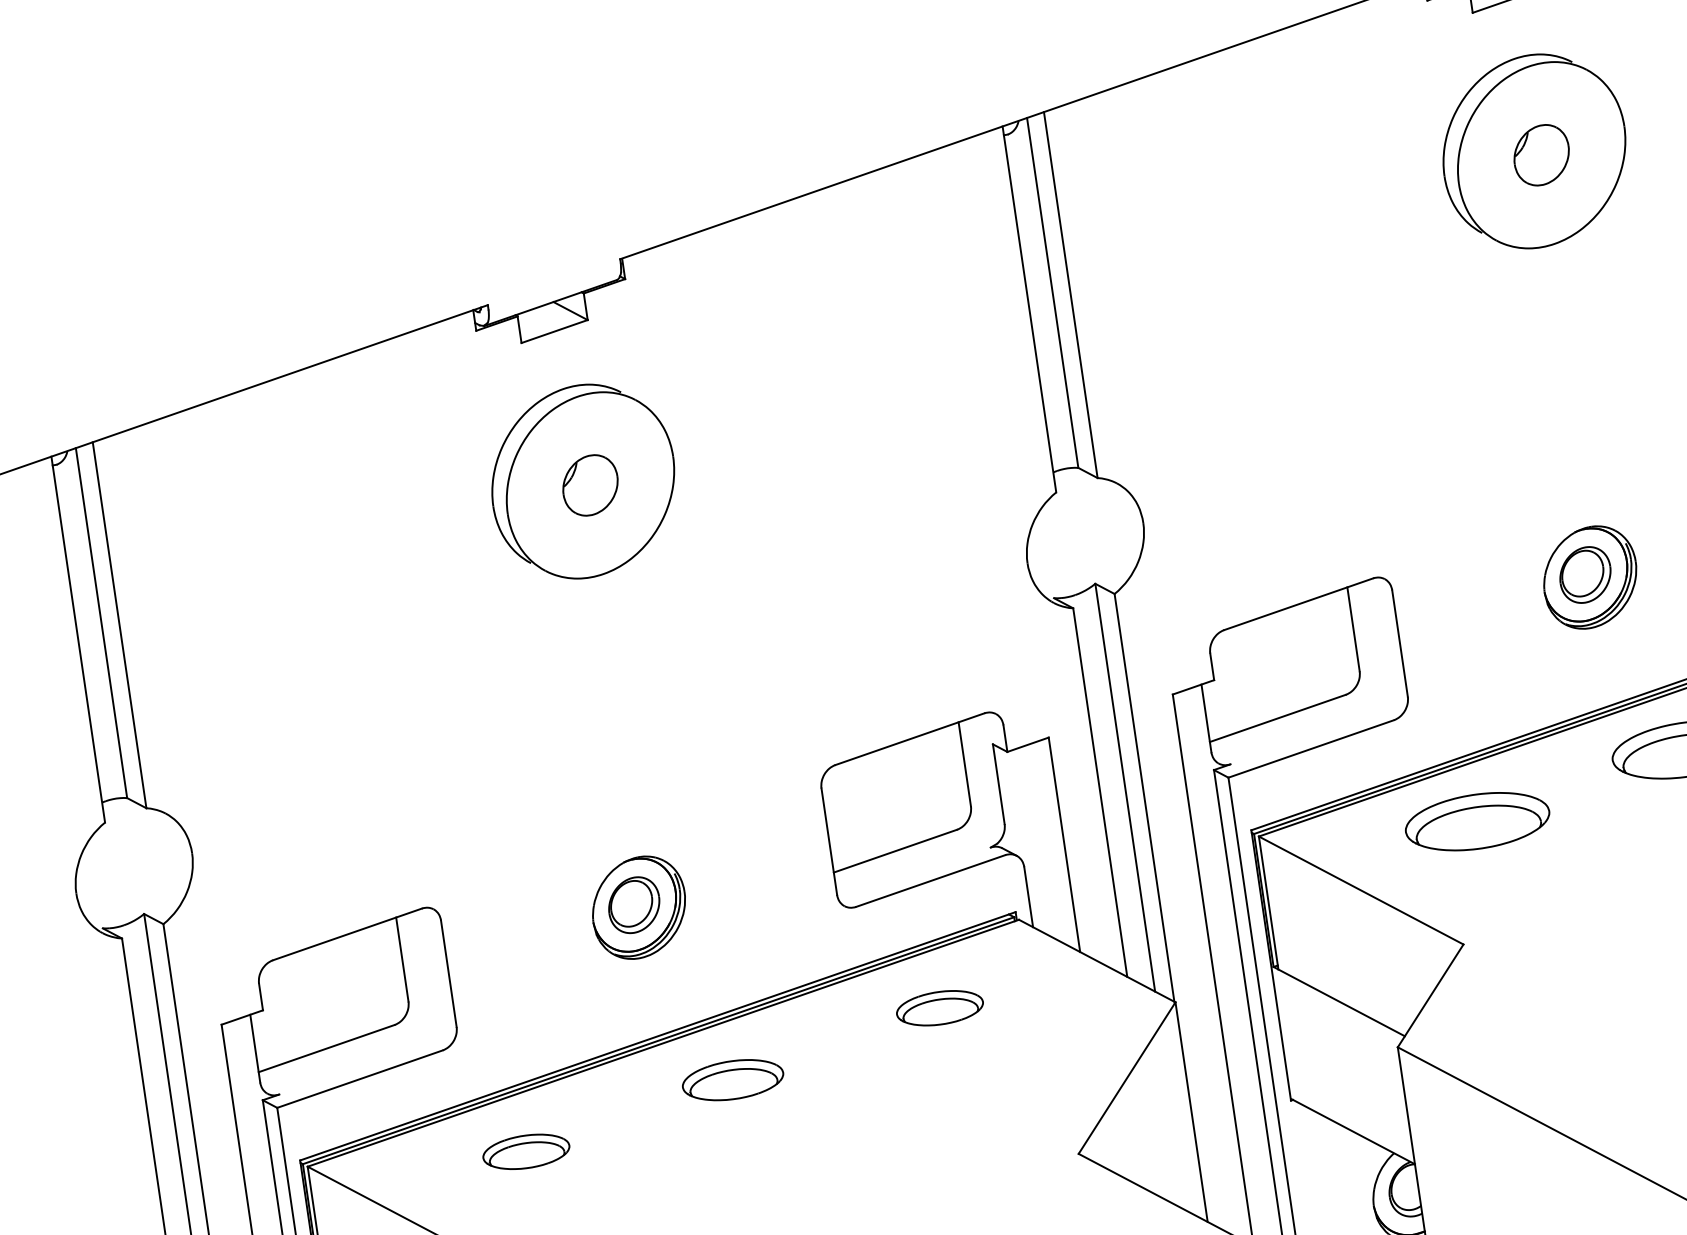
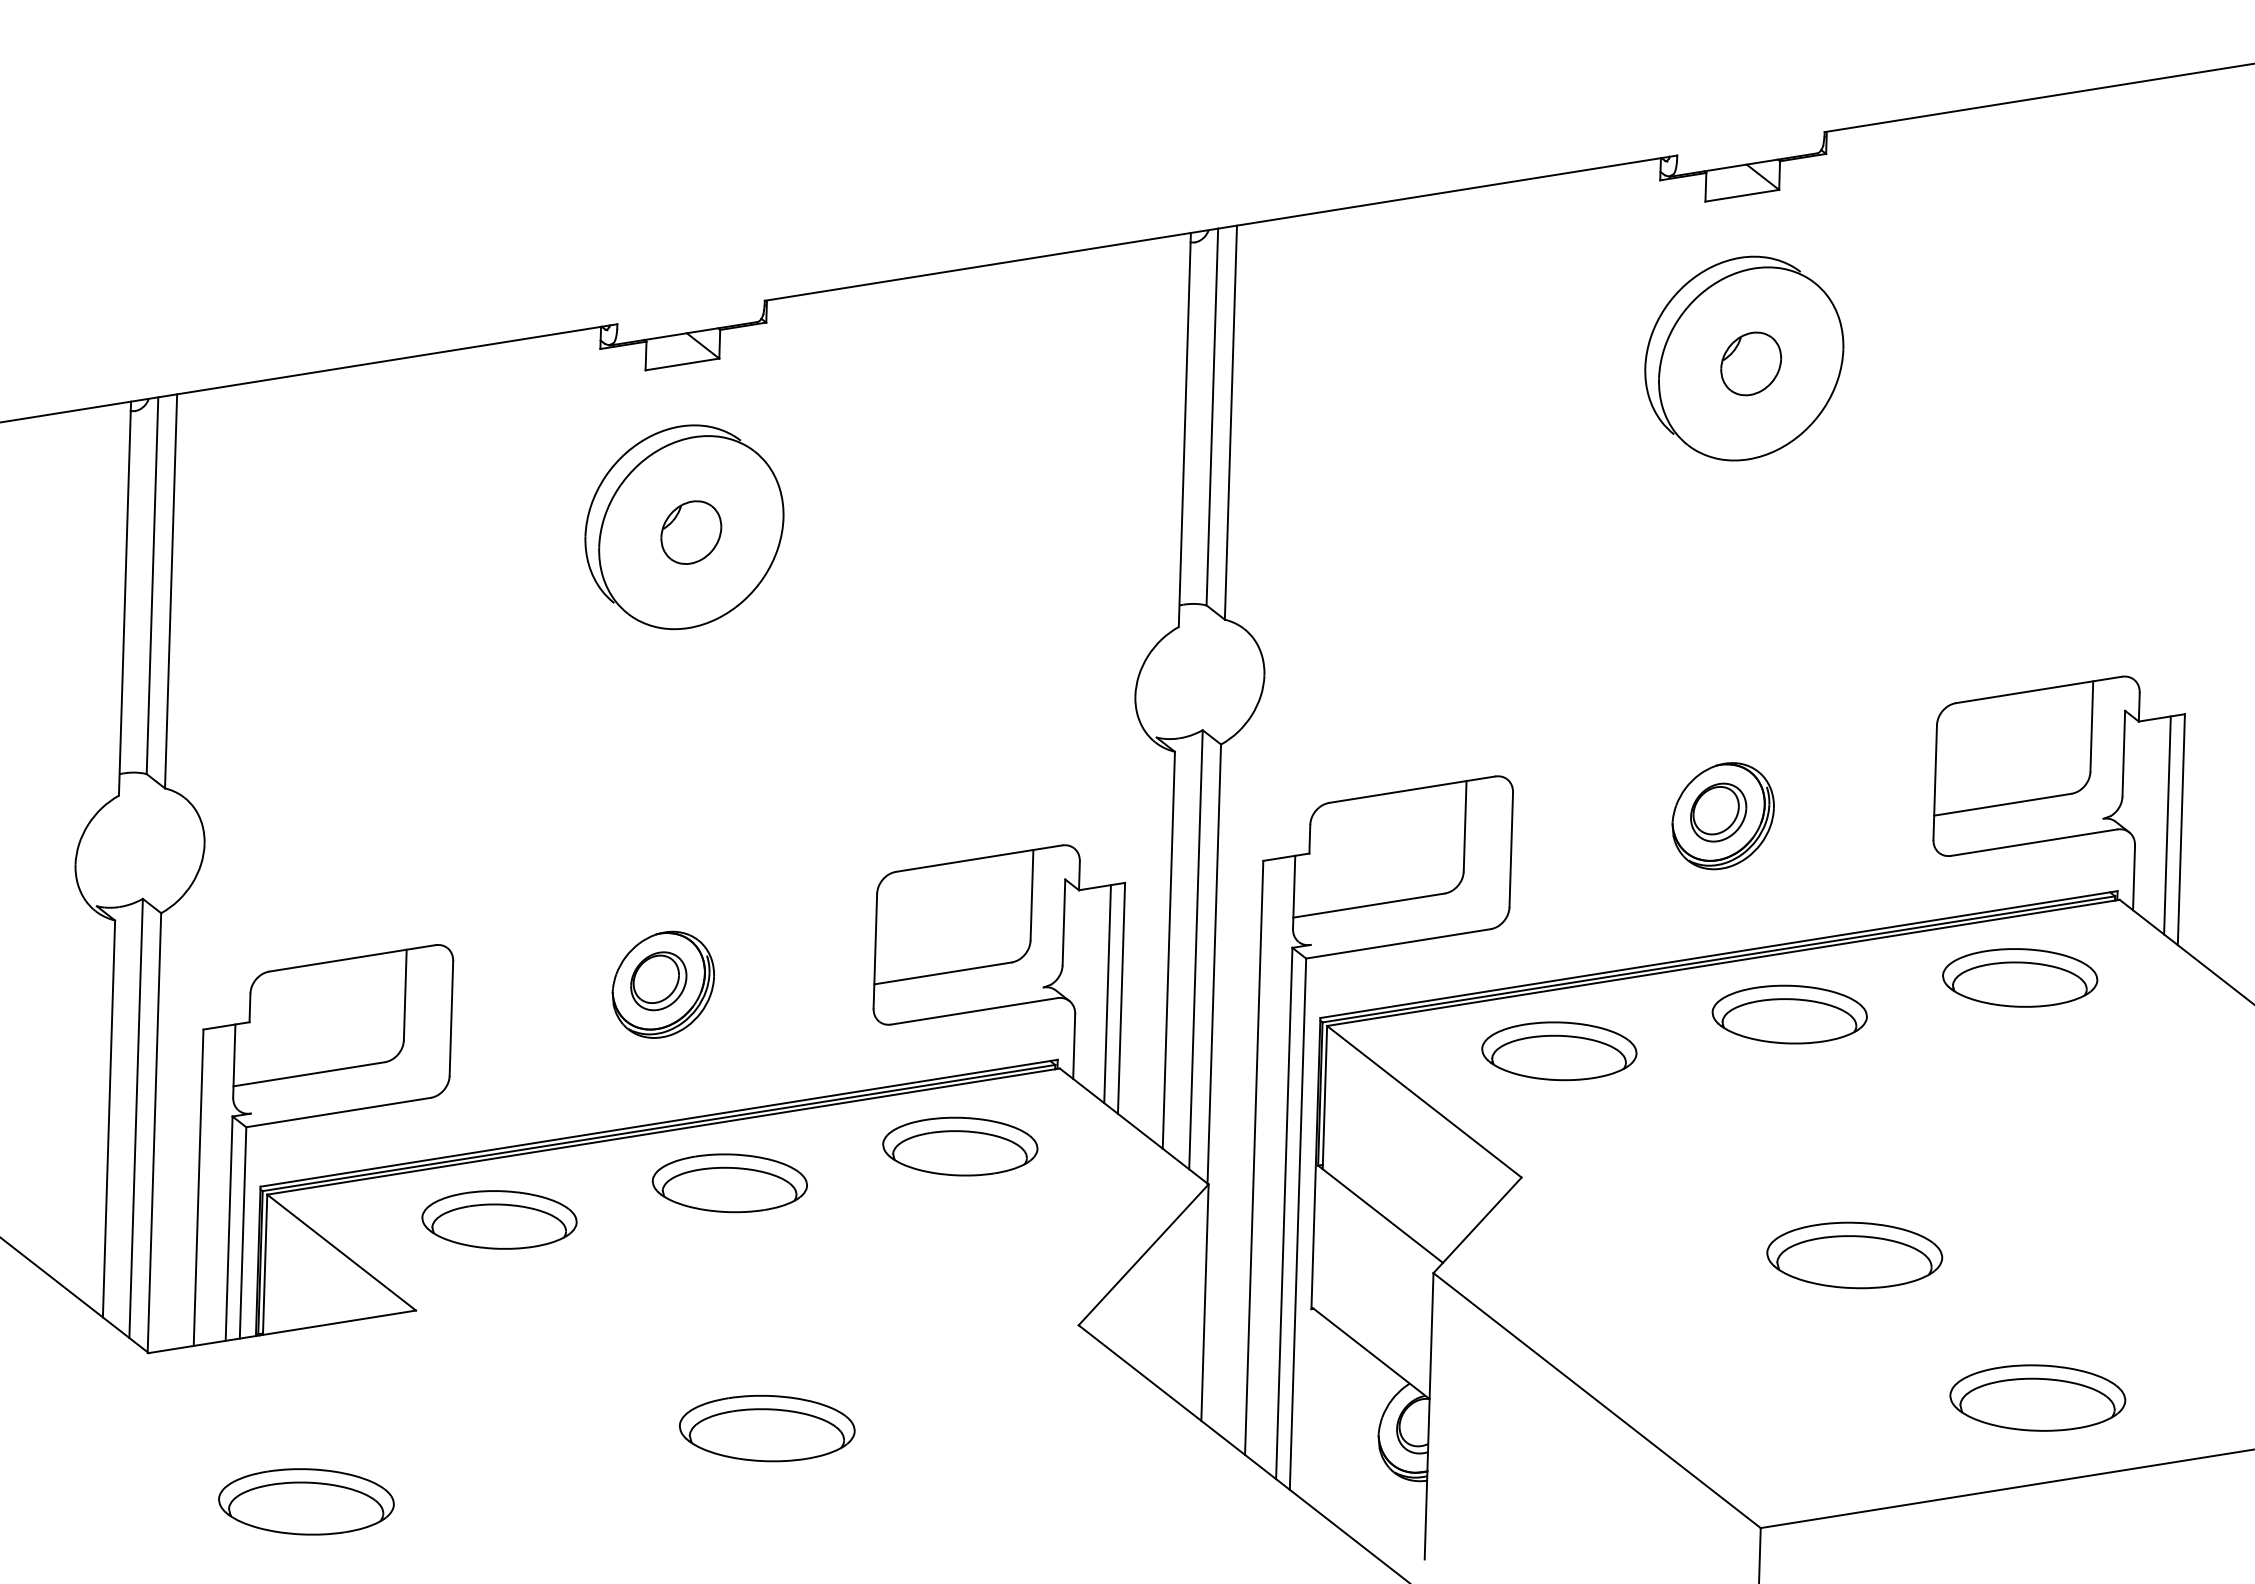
line: (1050, 843) -> (1107, 994), added
part: (940, 1008) -> (960, 1146), size x1.67
part: (732, 1080) -> (729, 1183), size x1.43
part: (526, 1151) -> (499, 1219), size x1.67

